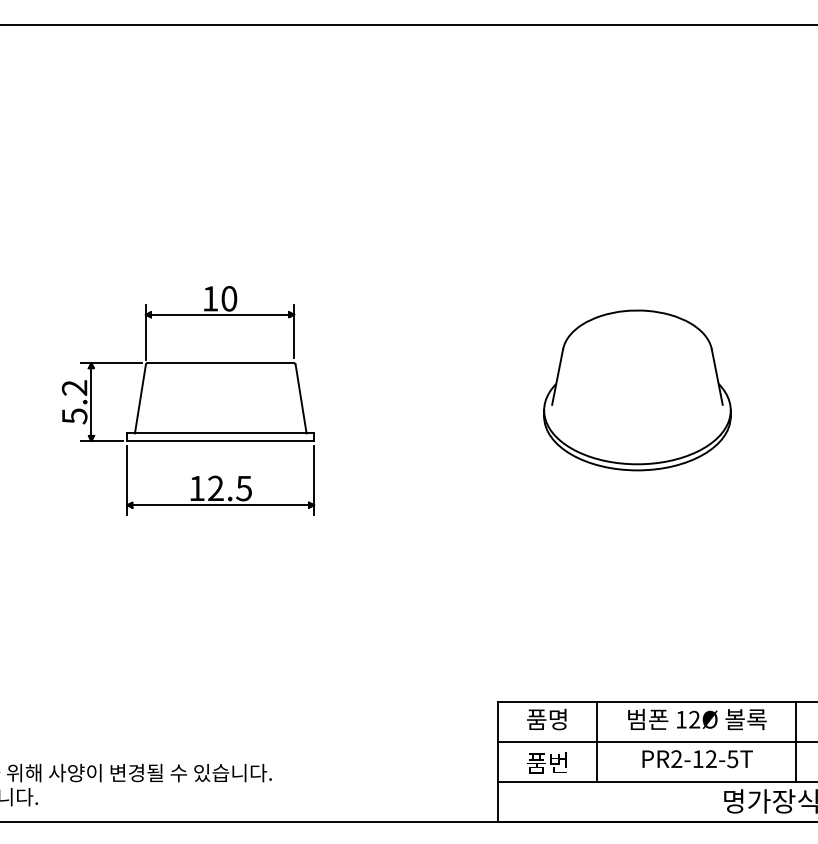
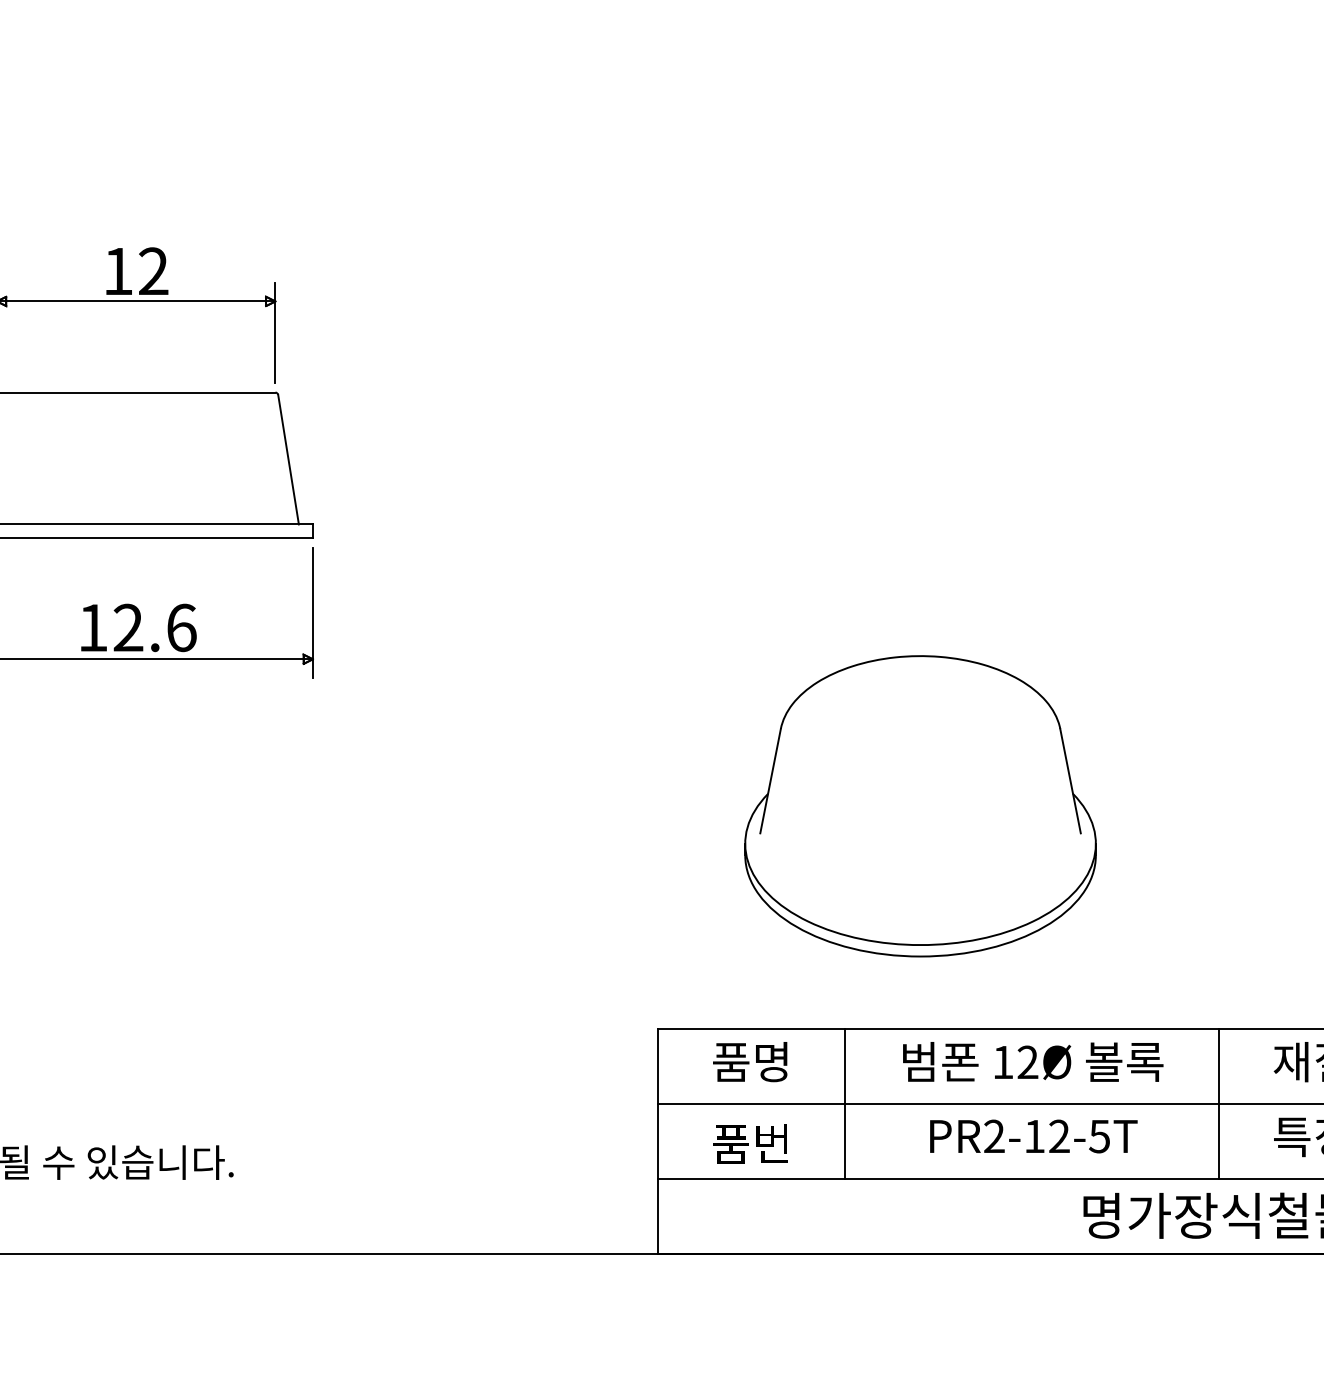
text: (229, 298) -> (153, 270), 10 -> 12
part: (637, 390) -> (920, 806), moved
text: (244, 488) -> (182, 627), 12.5 -> 12.6

